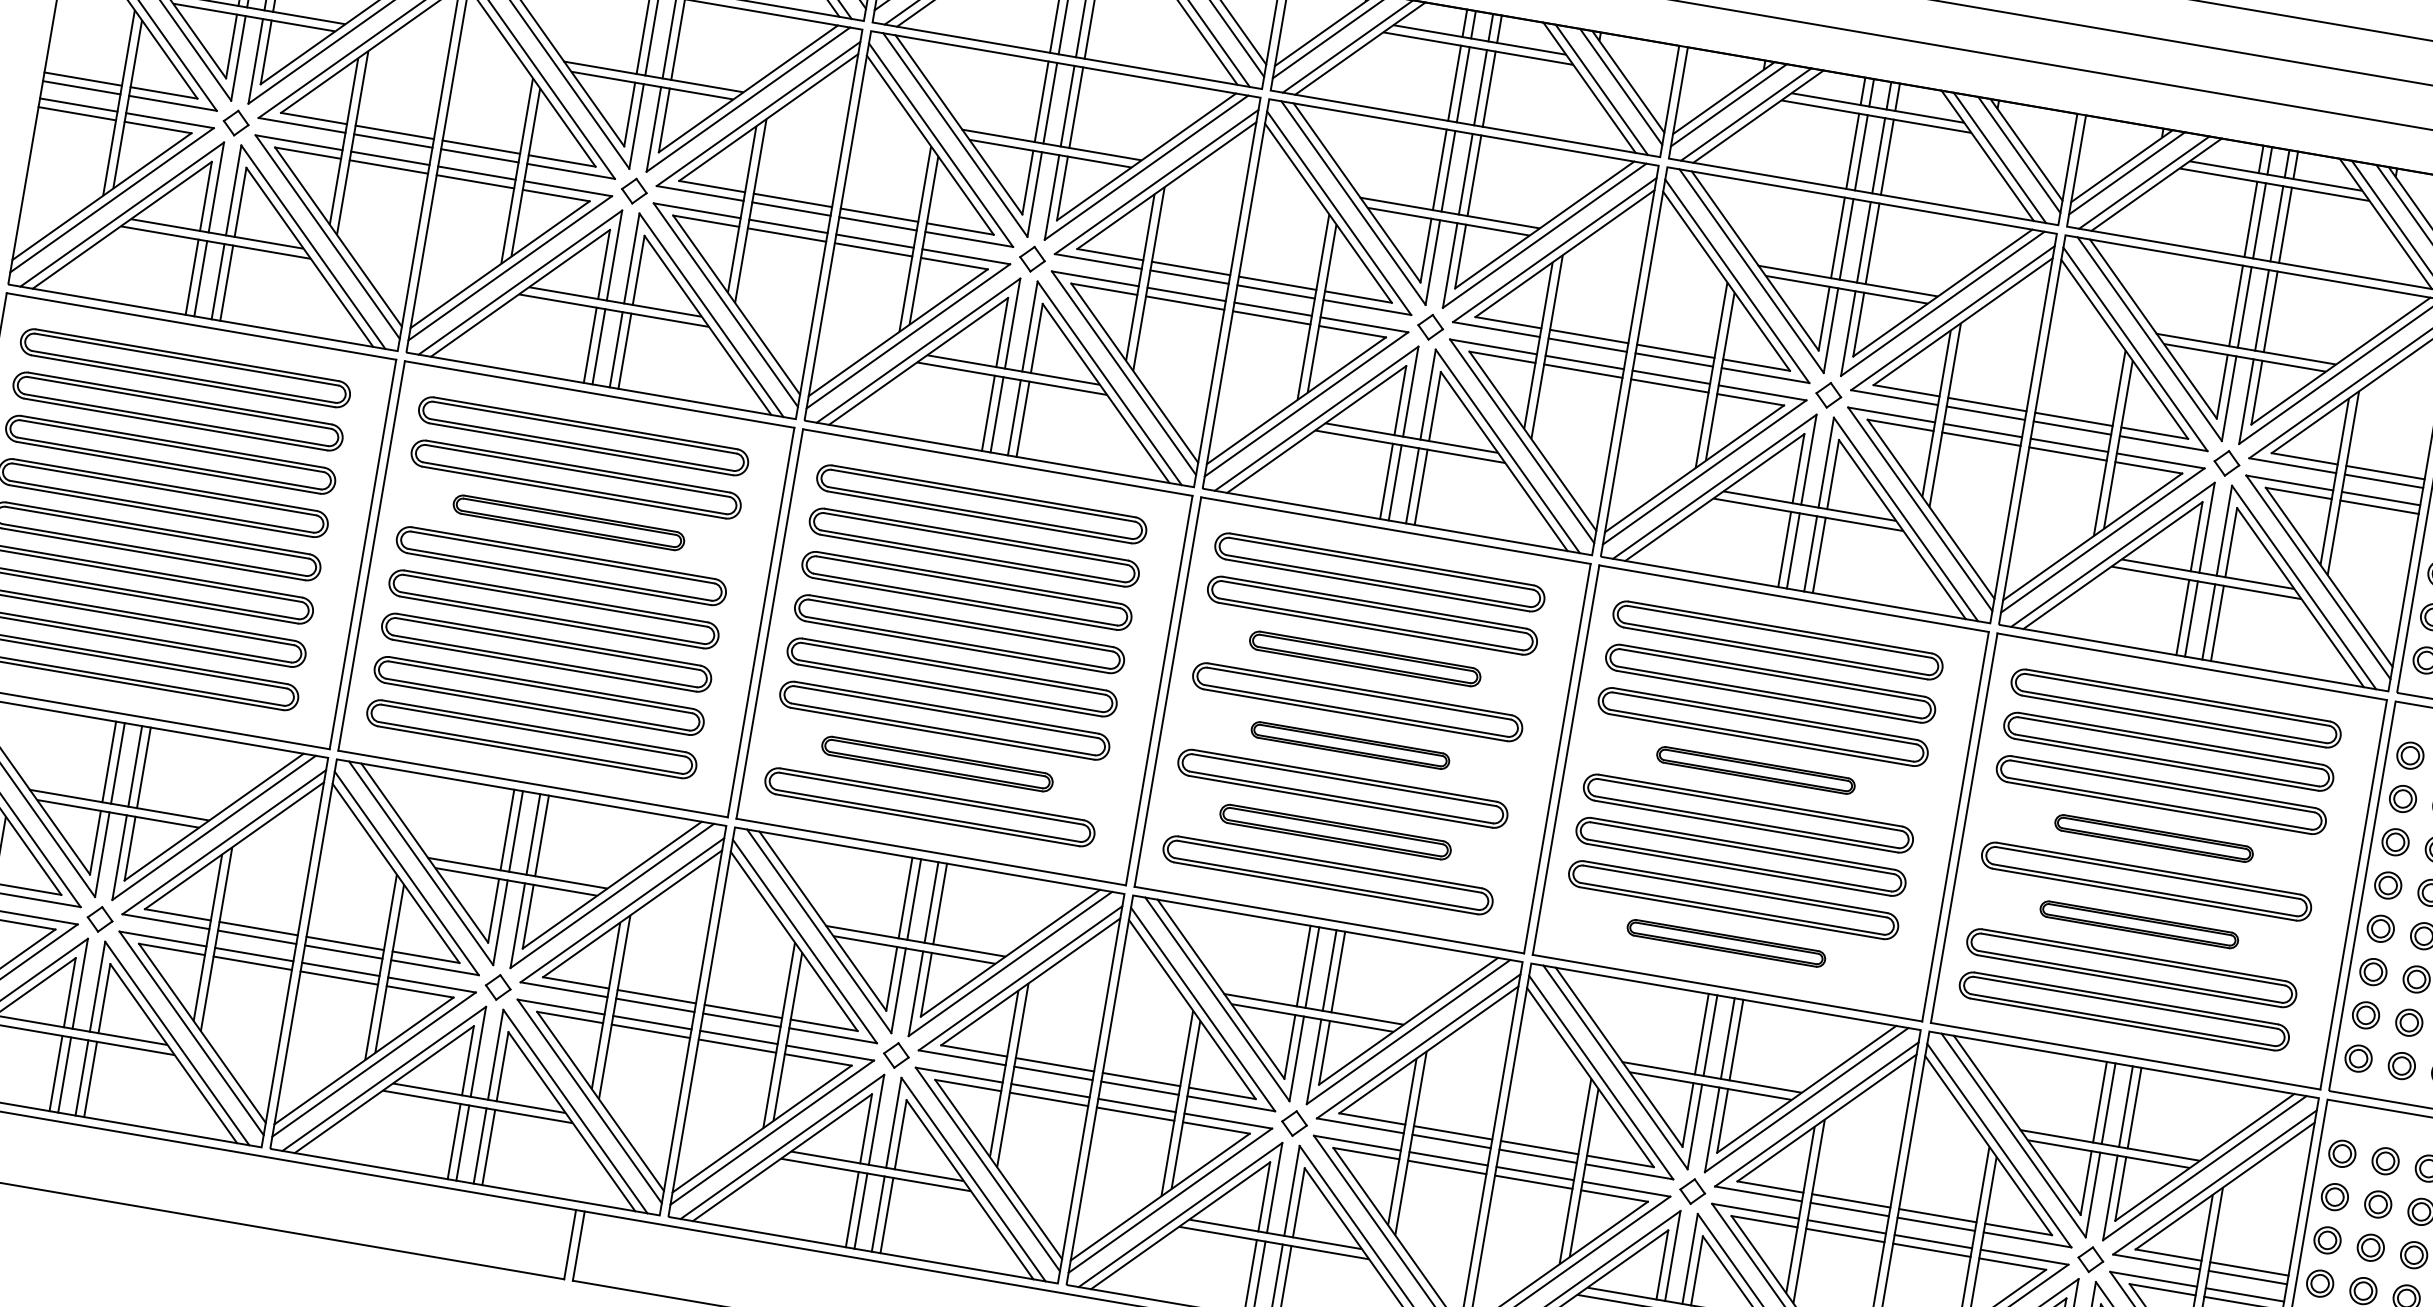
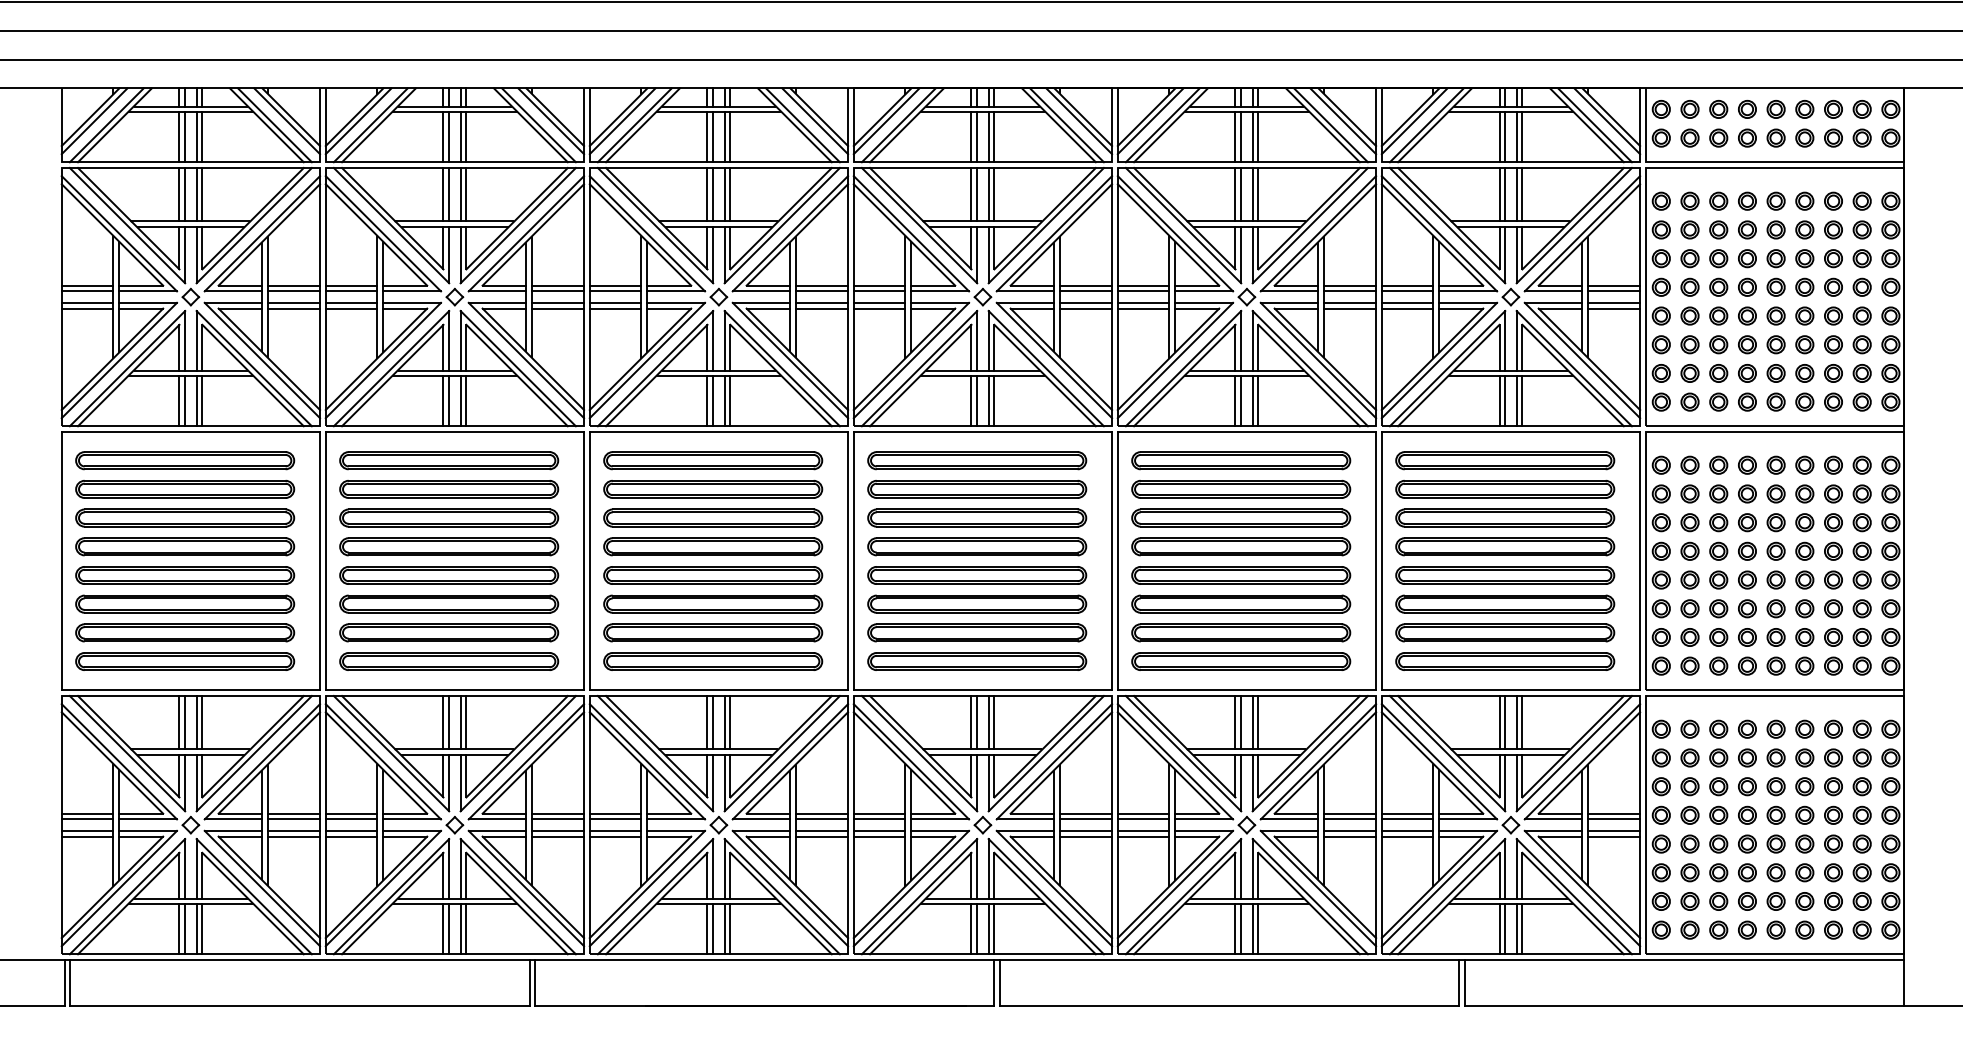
part: (569, 522) -> (449, 517), size x1.43
part: (1365, 658) -> (977, 517), size x1.43
part: (1350, 745) -> (977, 575), size x1.67
part: (937, 763) -> (713, 632), size x1.43
part: (1756, 769) -> (1241, 546), size x1.67
part: (1336, 831) -> (977, 632), size x1.43
part: (2154, 838) -> (1505, 546), size x1.67
part: (2139, 923) -> (1505, 603), size x1.67
part: (1726, 943) -> (1241, 661), size x1.67

